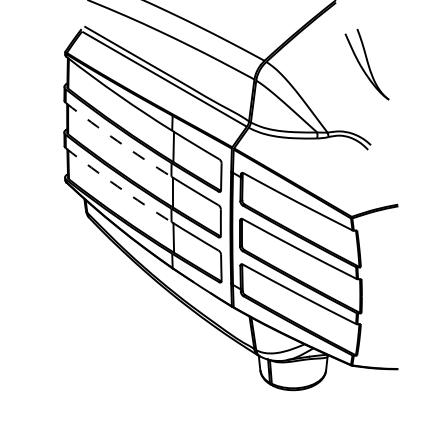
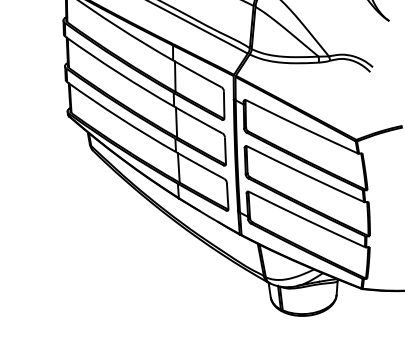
arc: (117, 141) -> (118, 73), dashed -> solid
arc: (117, 186) -> (120, 118), dashed -> solid

